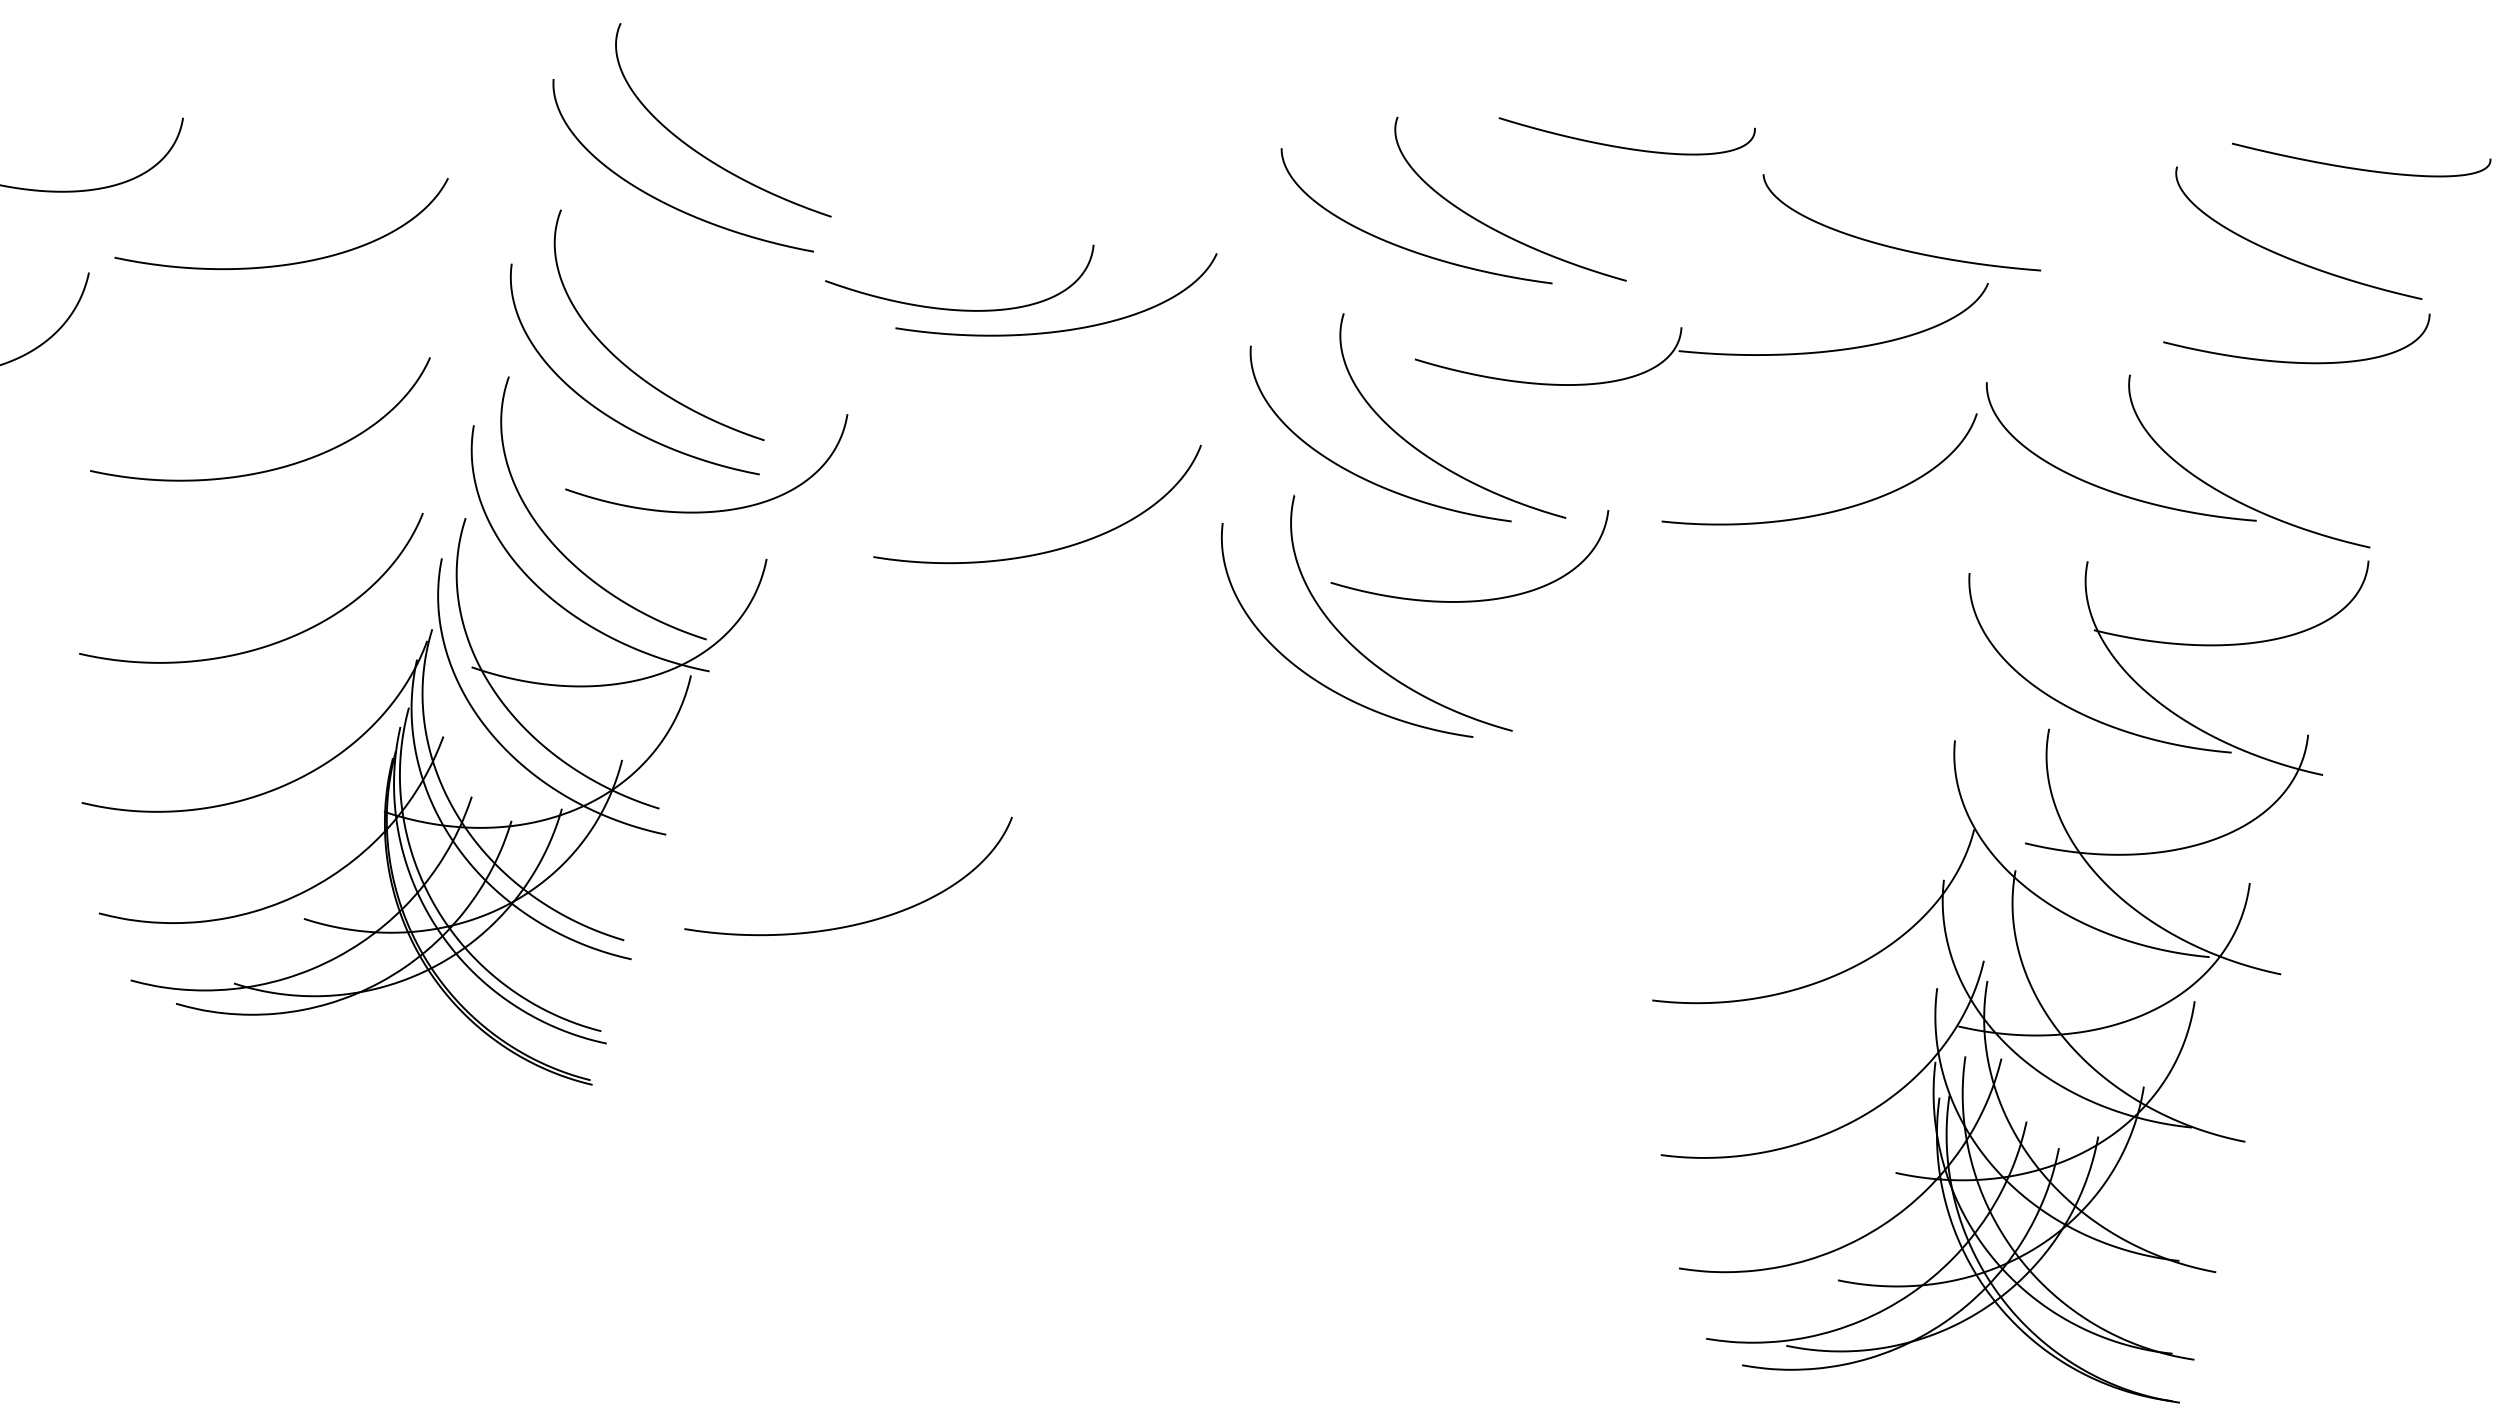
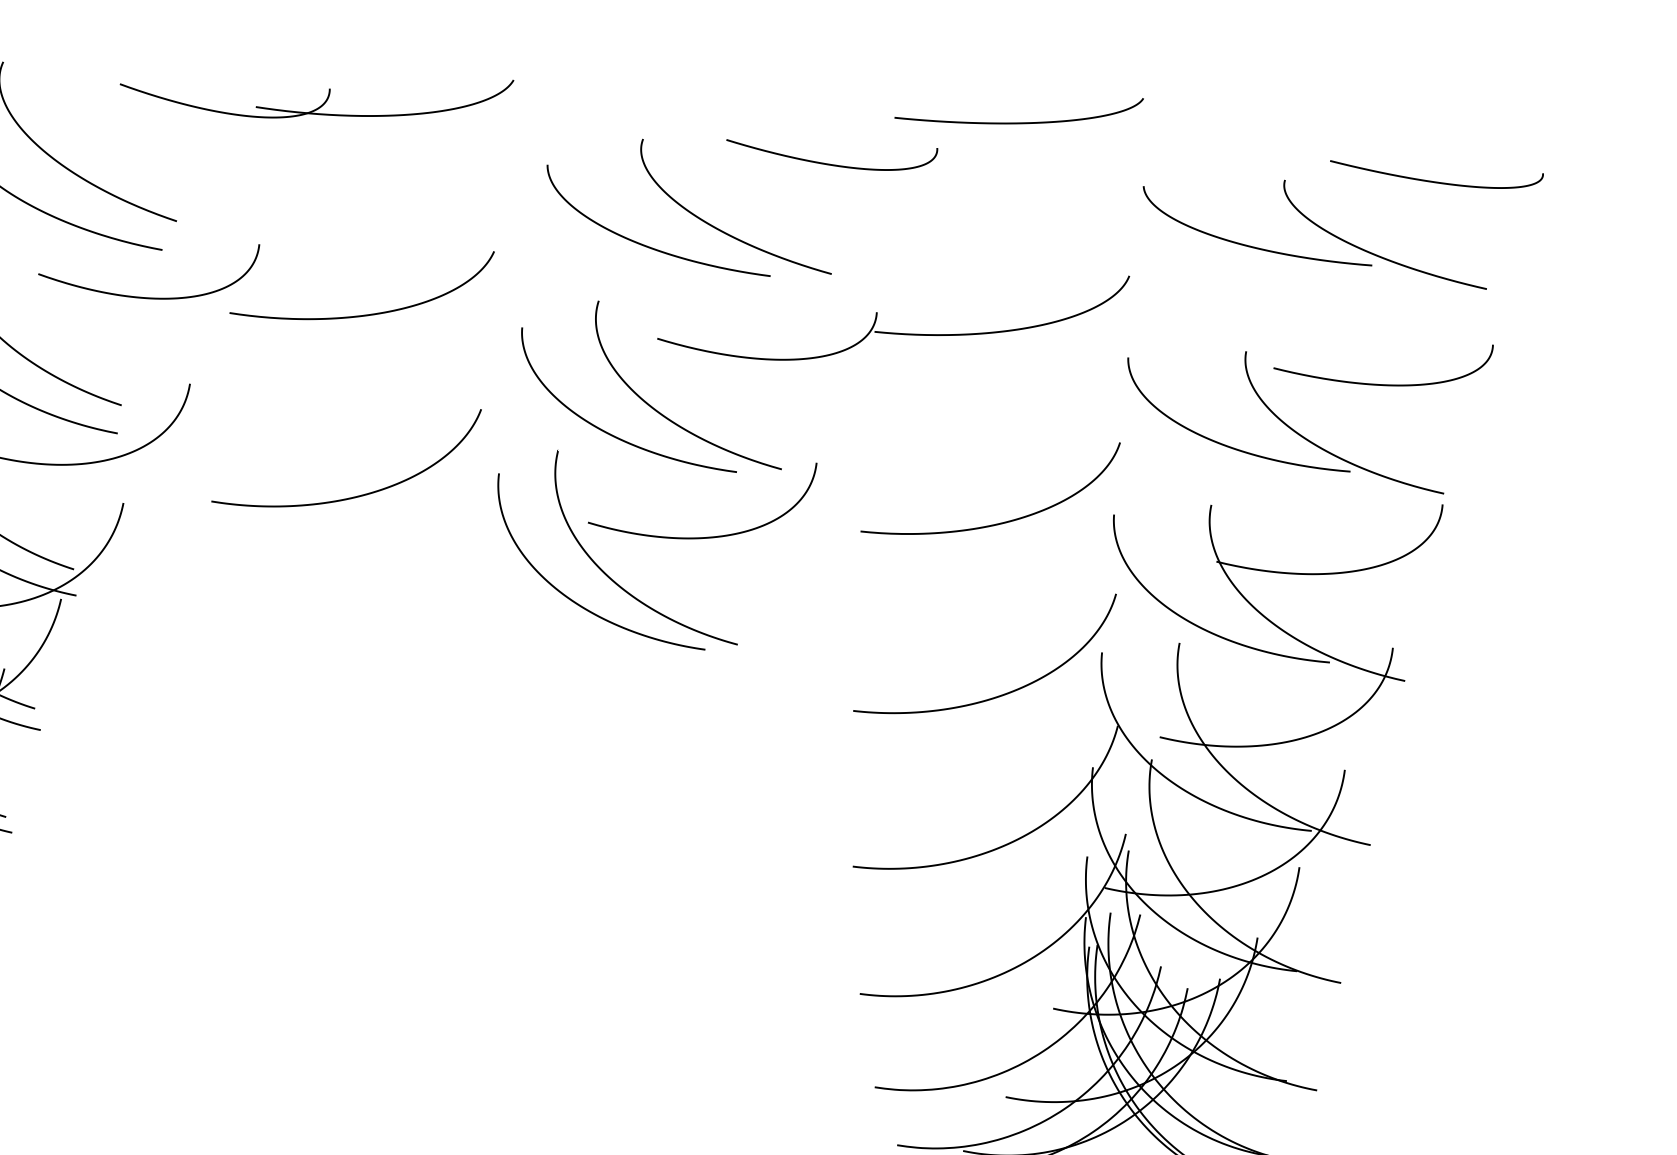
part: (1008, 74) -> (322, 104), added
curve: (1858, 96) -> (1022, 122), added
curve: (1893, 246) -> (1250, 245), moved
curve: (959, 309) -> (148, 297), moved
curve: (2296, 361) -> (1383, 384), moved
curve: (1828, 511) -> (997, 523), moved
curve: (1830, 792) -> (999, 695), added
curve: (855, 923) -> (196, 803), removed

